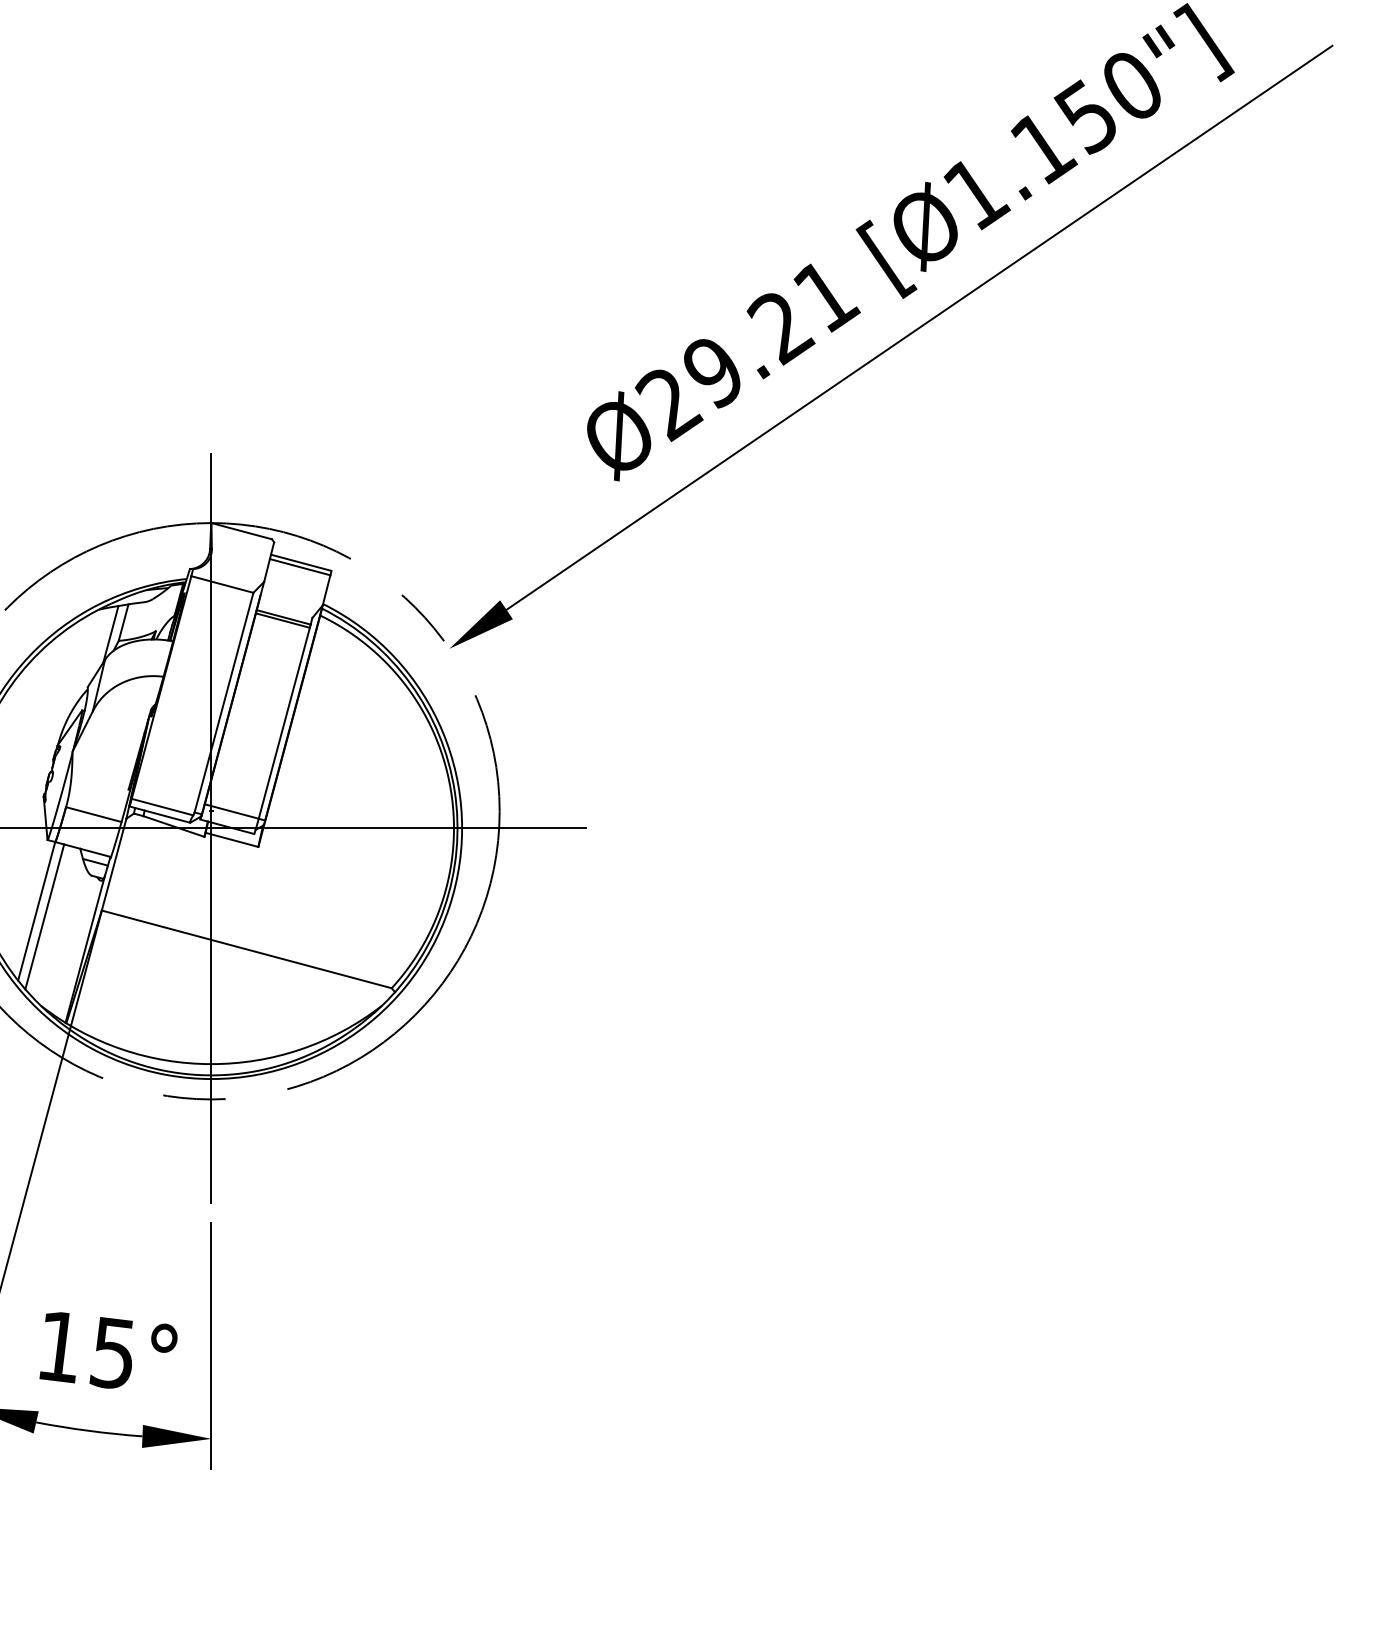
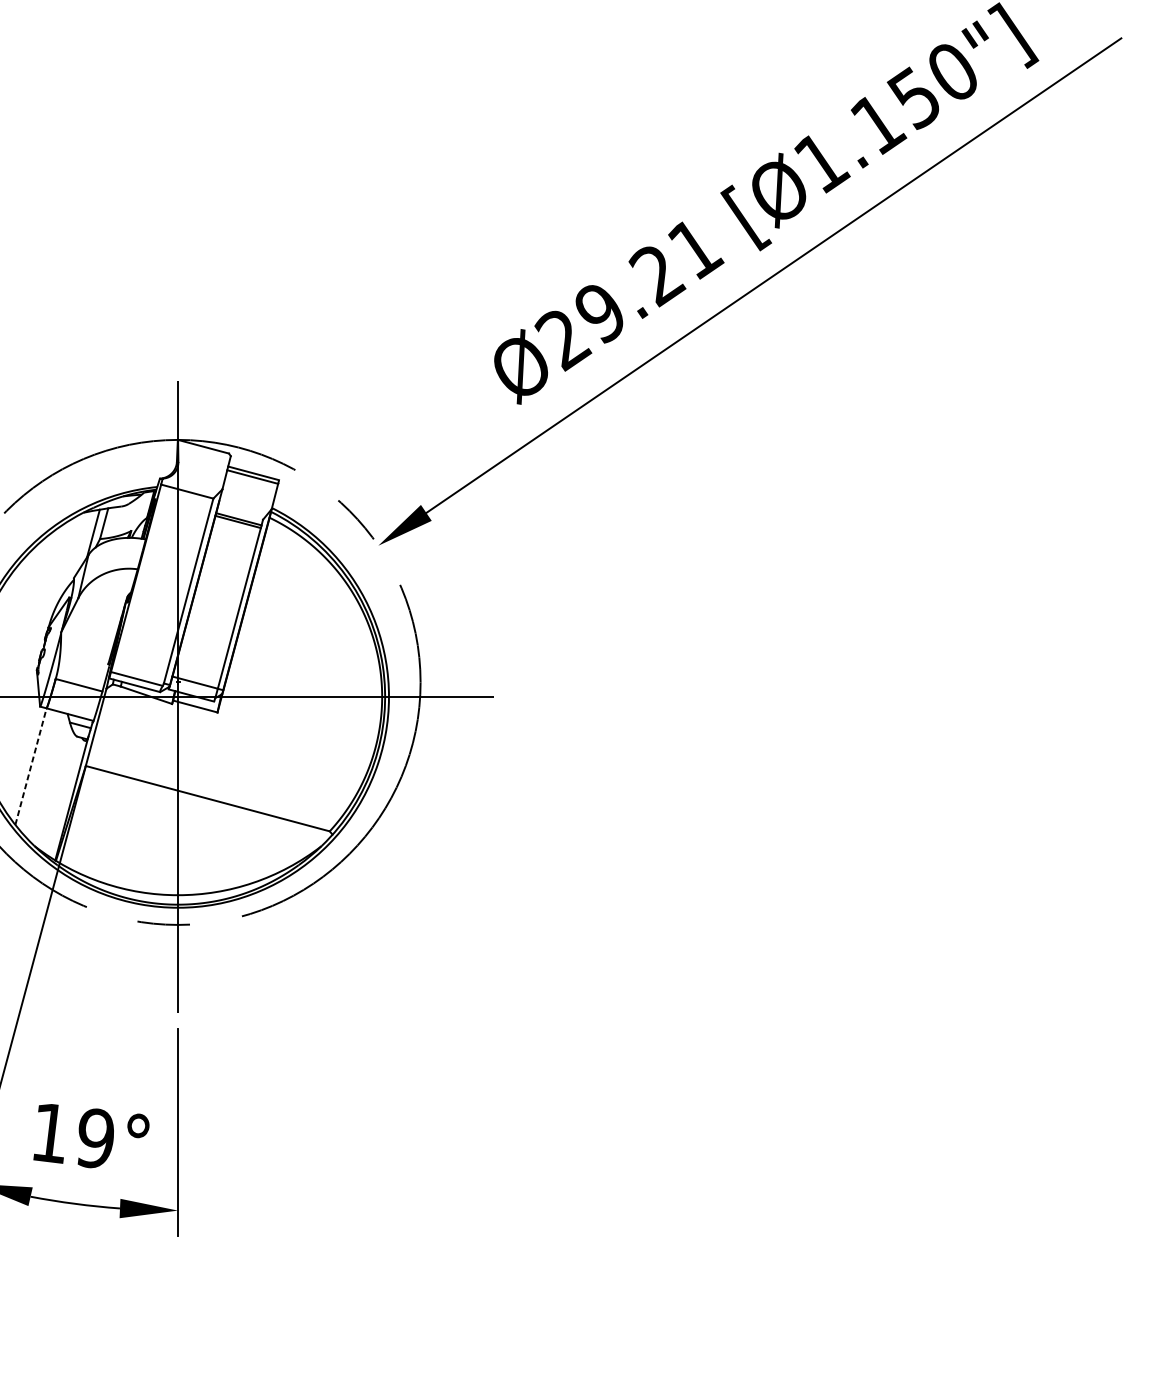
line: (36, 911) -> (30, 766), solid -> dashed
line: (44, 916) -> (37, 770), removed
text: (112, 1352) -> (94, 1137), 15° -> 19°

